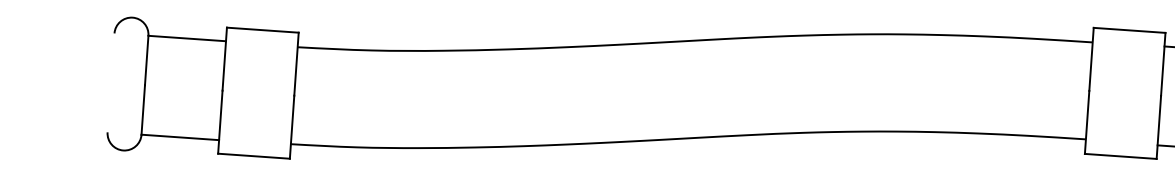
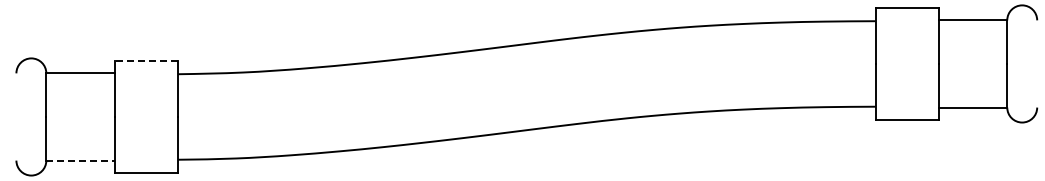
line: (262, 30) -> (146, 61), solid -> dashed
line: (181, 137) -> (81, 160), solid -> dashed

